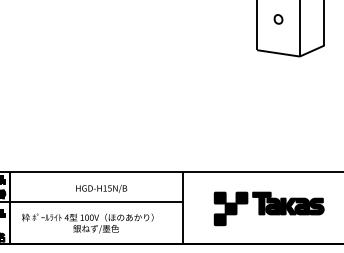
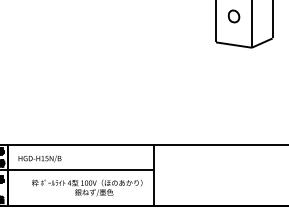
part: (278, 19) -> (233, 16), size x1.6
text: (101, 188) -> (39, 158), moved
part: (268, 208) -> (225, 175), removed
text: (87, 223) -> (86, 187), moved

